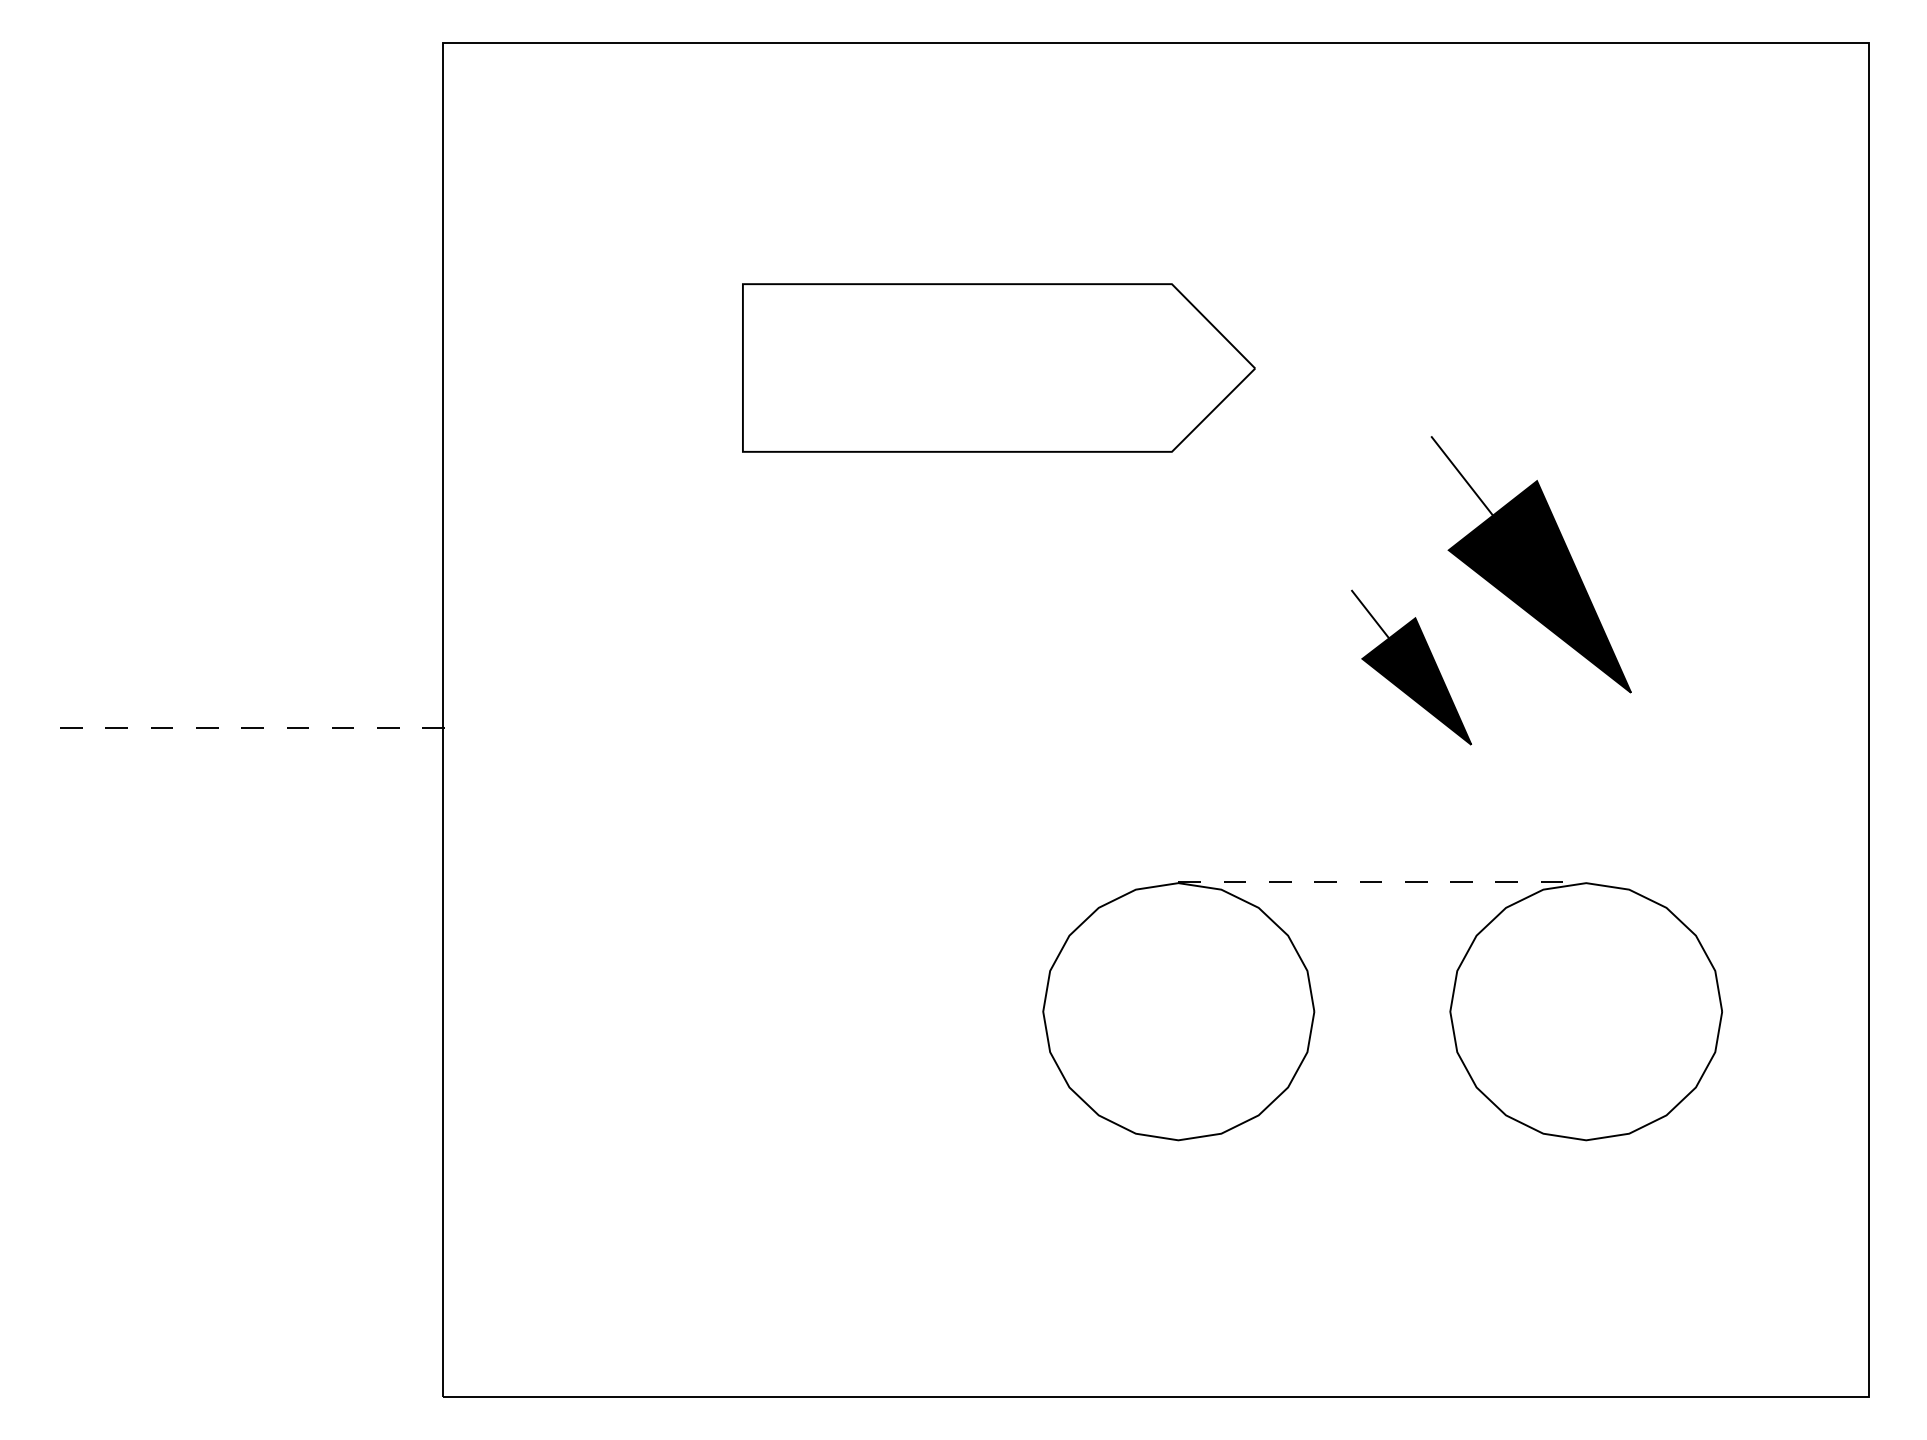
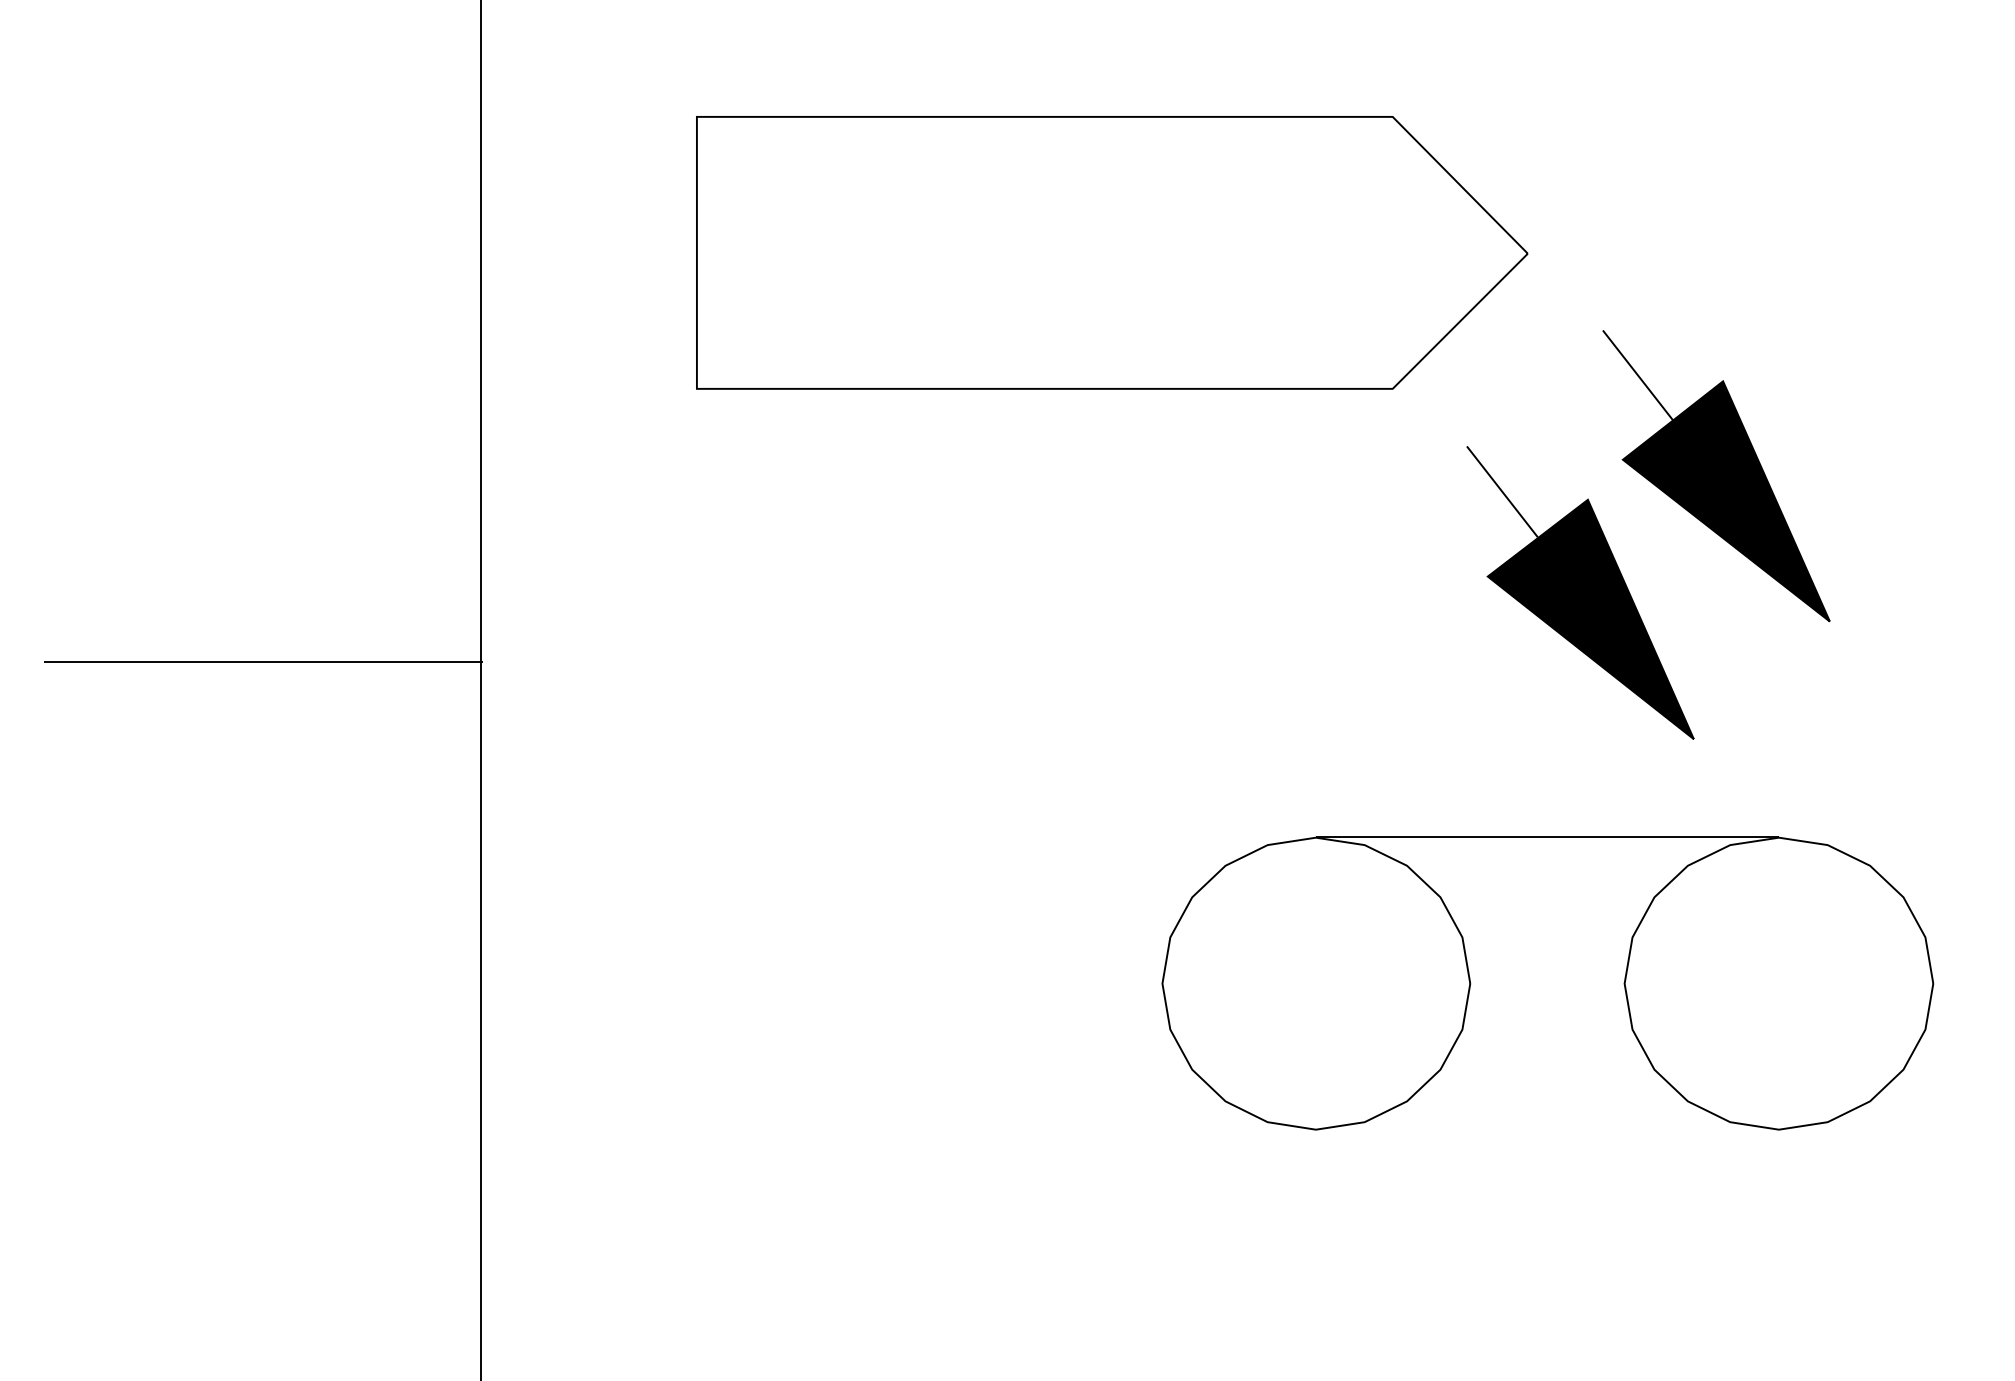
part: (998, 367) -> (1111, 252), size x1.43
part: (1411, 667) -> (1580, 592), size x1.67
line: (251, 728) -> (263, 662), dashed -> solid
line: (1382, 882) -> (1547, 836), dashed -> solid

